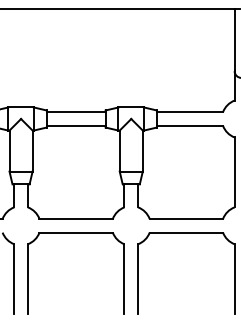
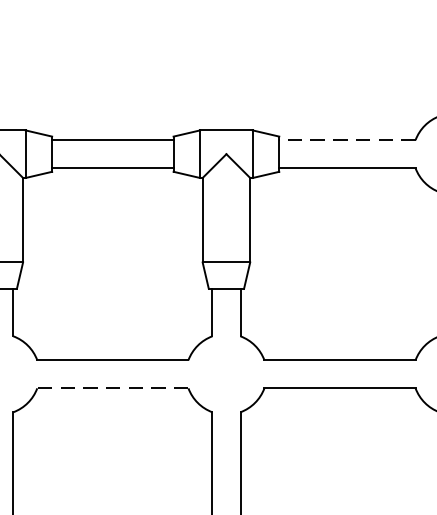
line: (189, 112) -> (346, 140), solid -> dashed
line: (76, 232) -> (113, 388), solid -> dashed

